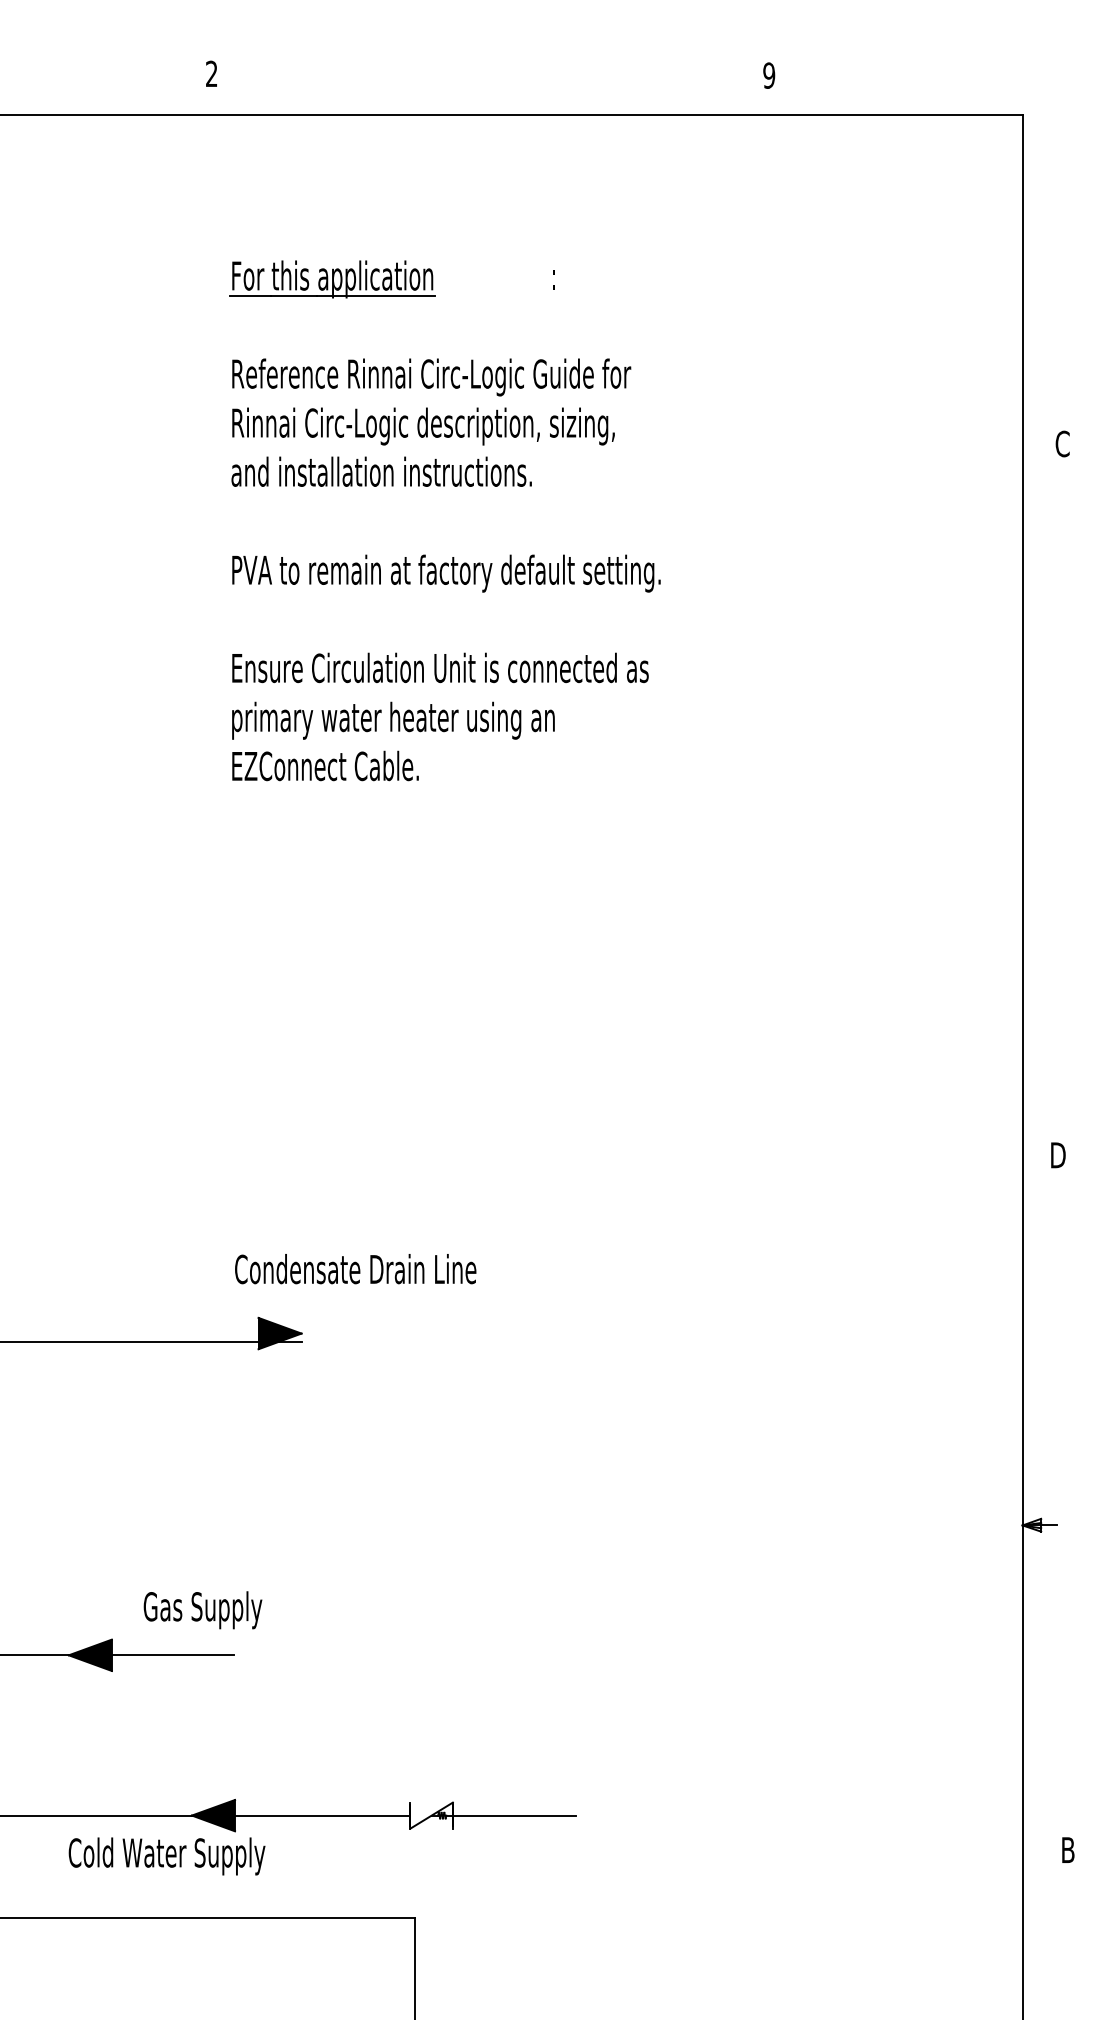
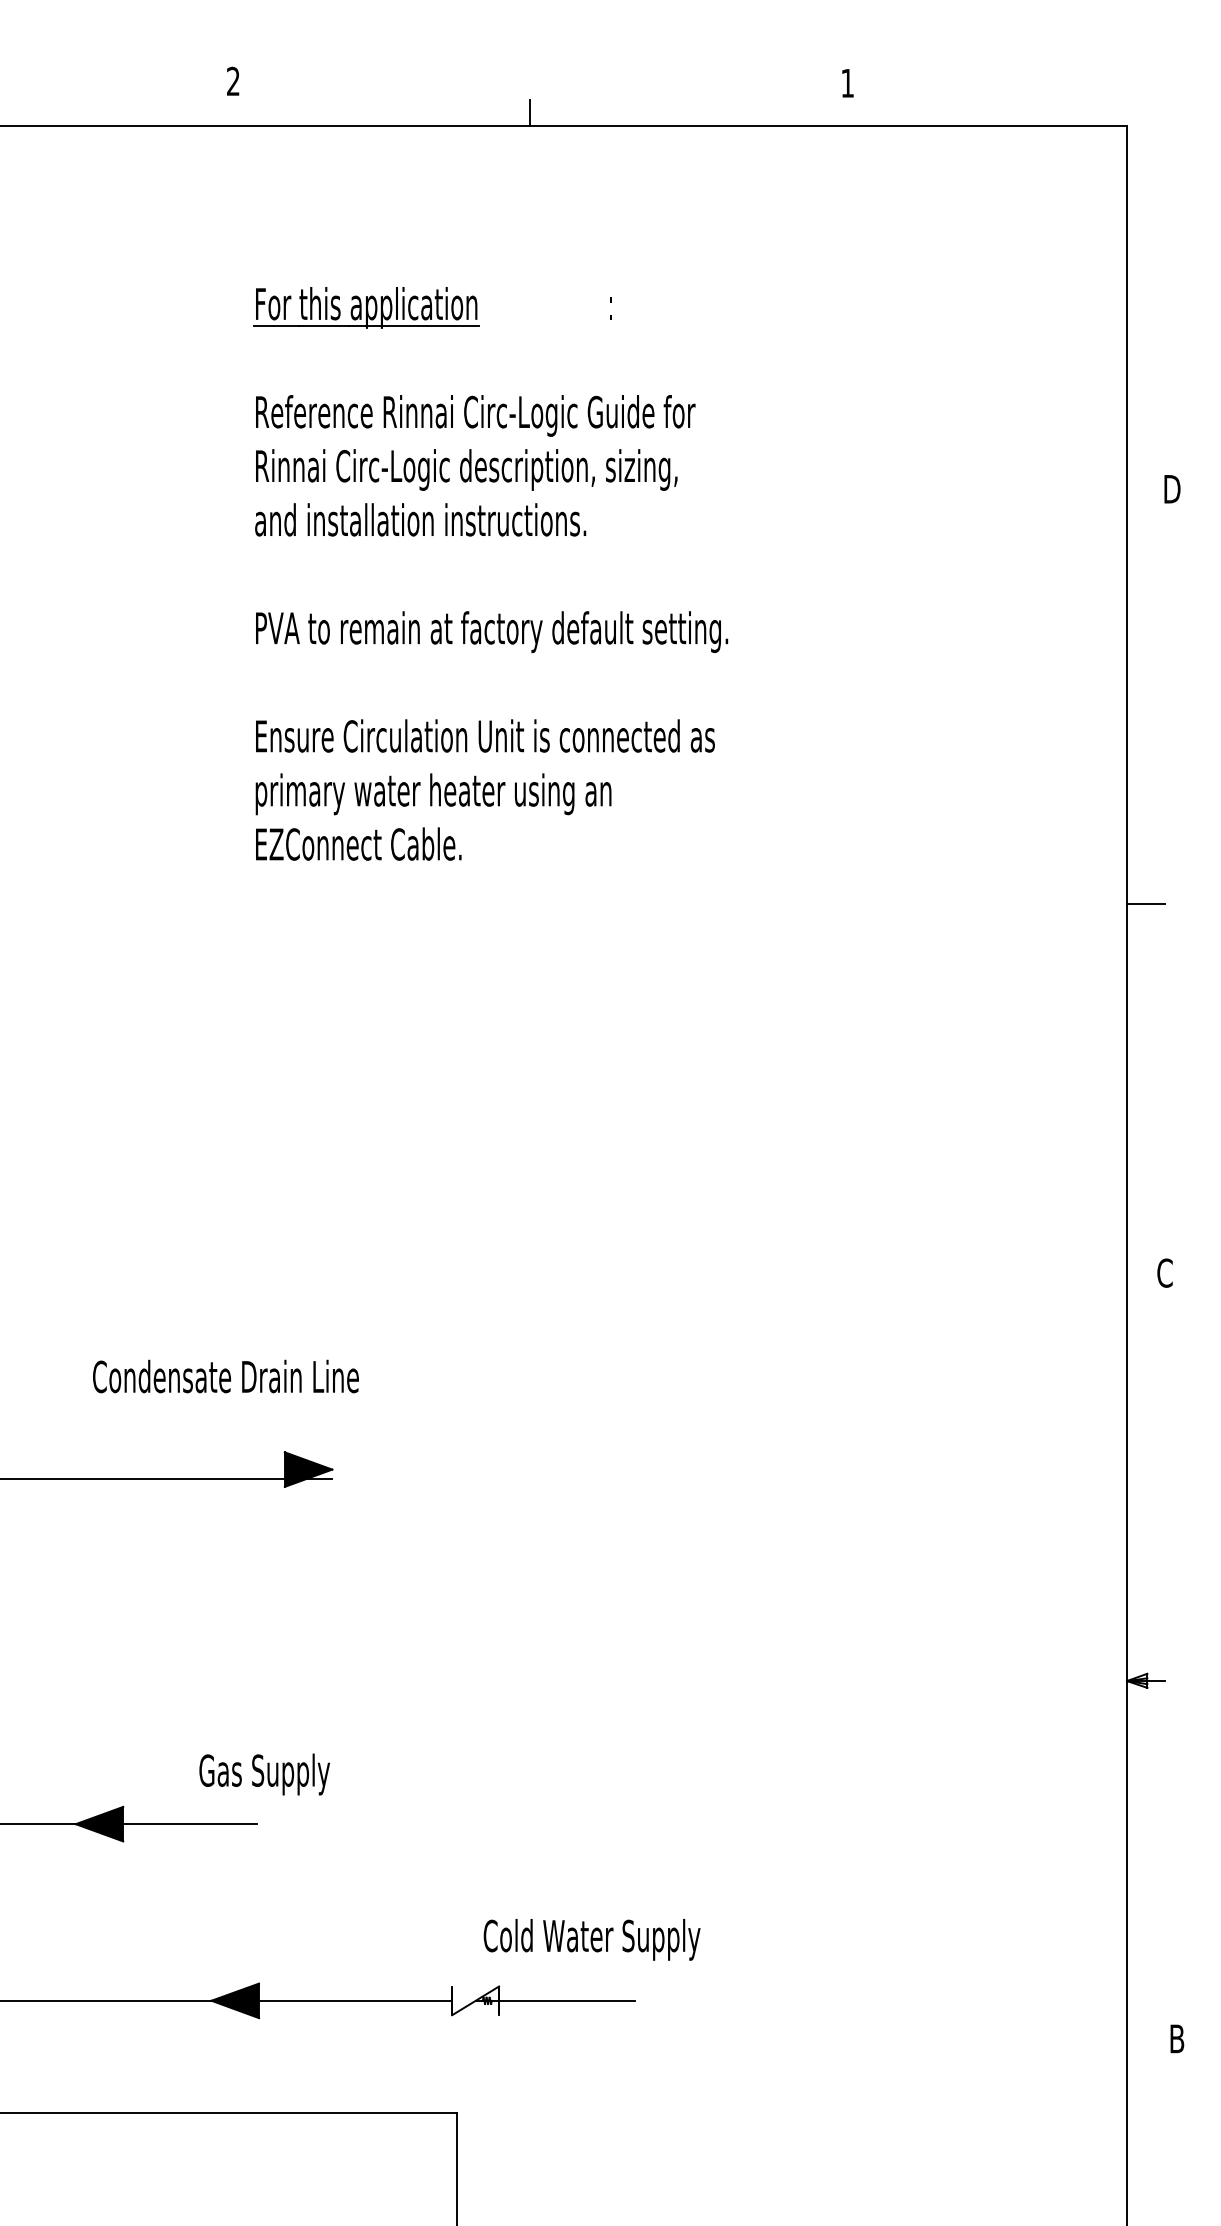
text: (769, 74) -> (847, 82), 9 -> 1
line: (481, 103) -> (530, 113), added
text: (1063, 443) -> (1171, 488), C -> D
line: (1039, 820) -> (1145, 904), added
text: (1057, 1154) -> (1165, 1272), D -> C
text: (355, 1269) -> (225, 1376), moved
text: (202, 1610) -> (264, 1774), moved
text: (166, 1856) -> (591, 1939), moved

